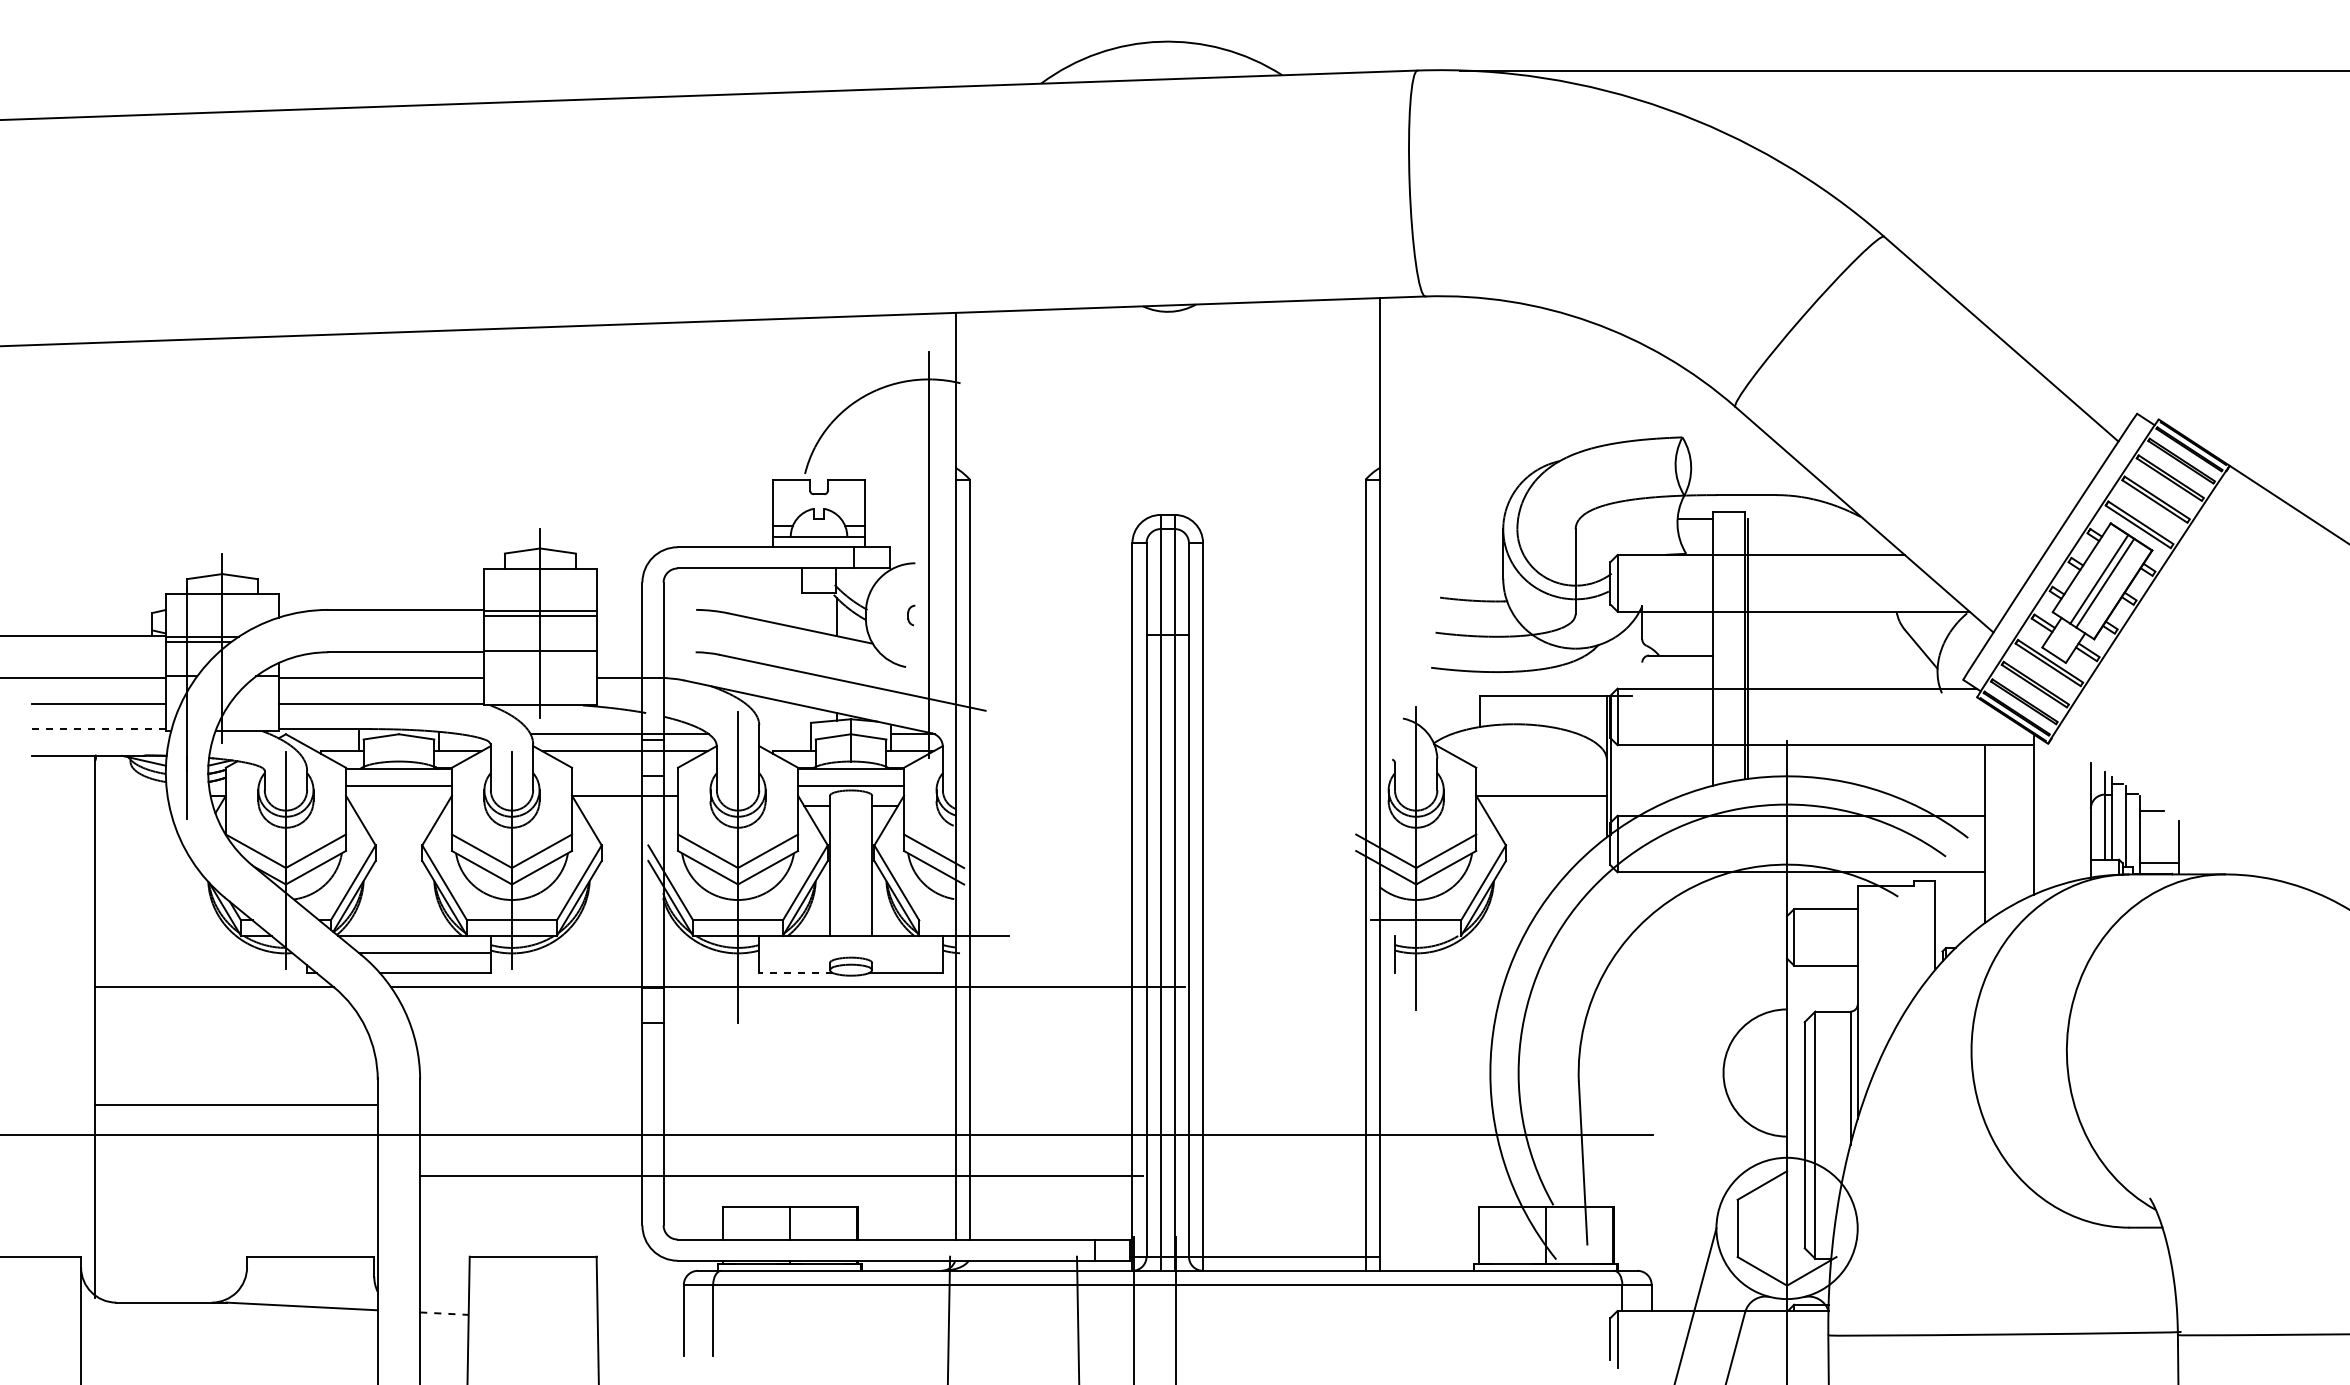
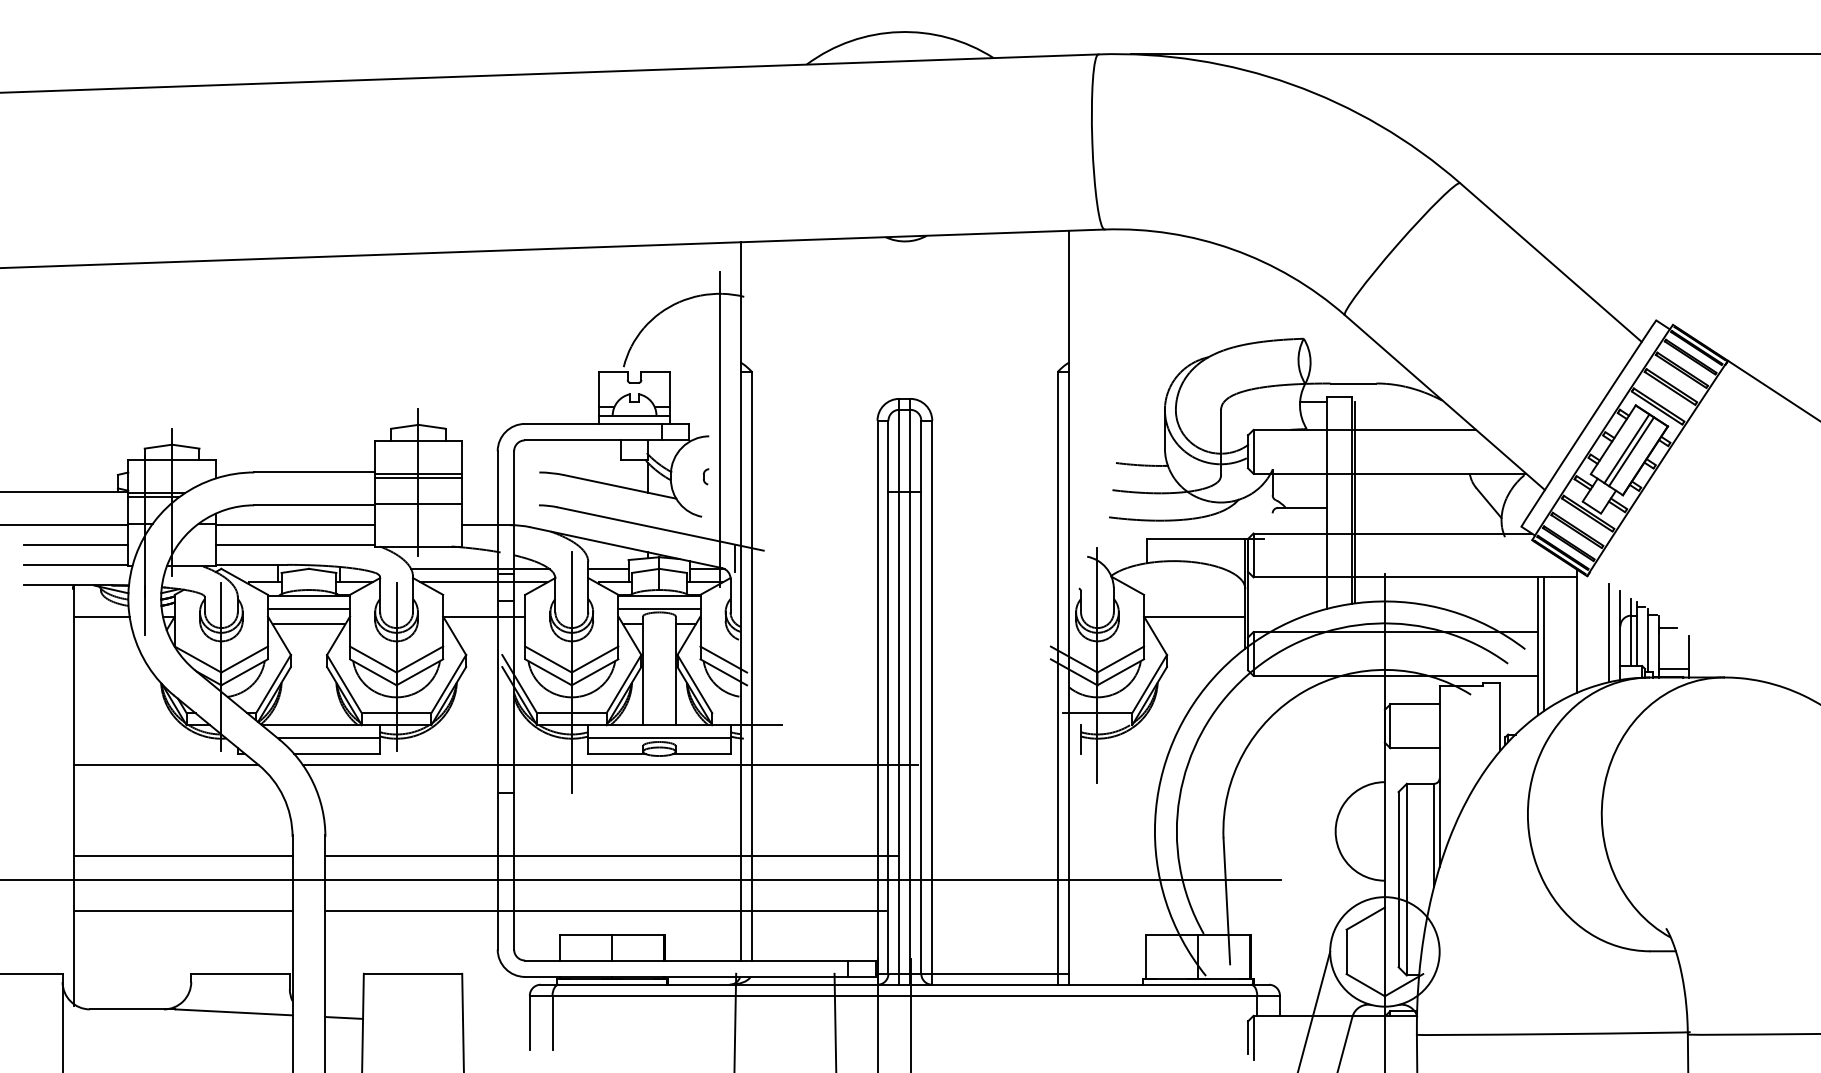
line: (948, 720) -> (734, 558), added
line: (99, 729) -> (76, 565), dashed -> solid
line: (785, 734) -> (608, 569), added
line: (131, 796) -> (101, 617), added
line: (398, 806) -> (308, 624), added
line: (2076, 817) -> (1609, 633), added
line: (1991, 831) -> (1543, 644), added
line: (850, 953) -> (658, 738), added
line: (795, 973) -> (616, 754), dashed -> solid
line: (789, 1104) -> (611, 855), added
line: (236, 1175) -> (183, 910), added
line: (444, 1313) -> (344, 1017), dashed -> solid

